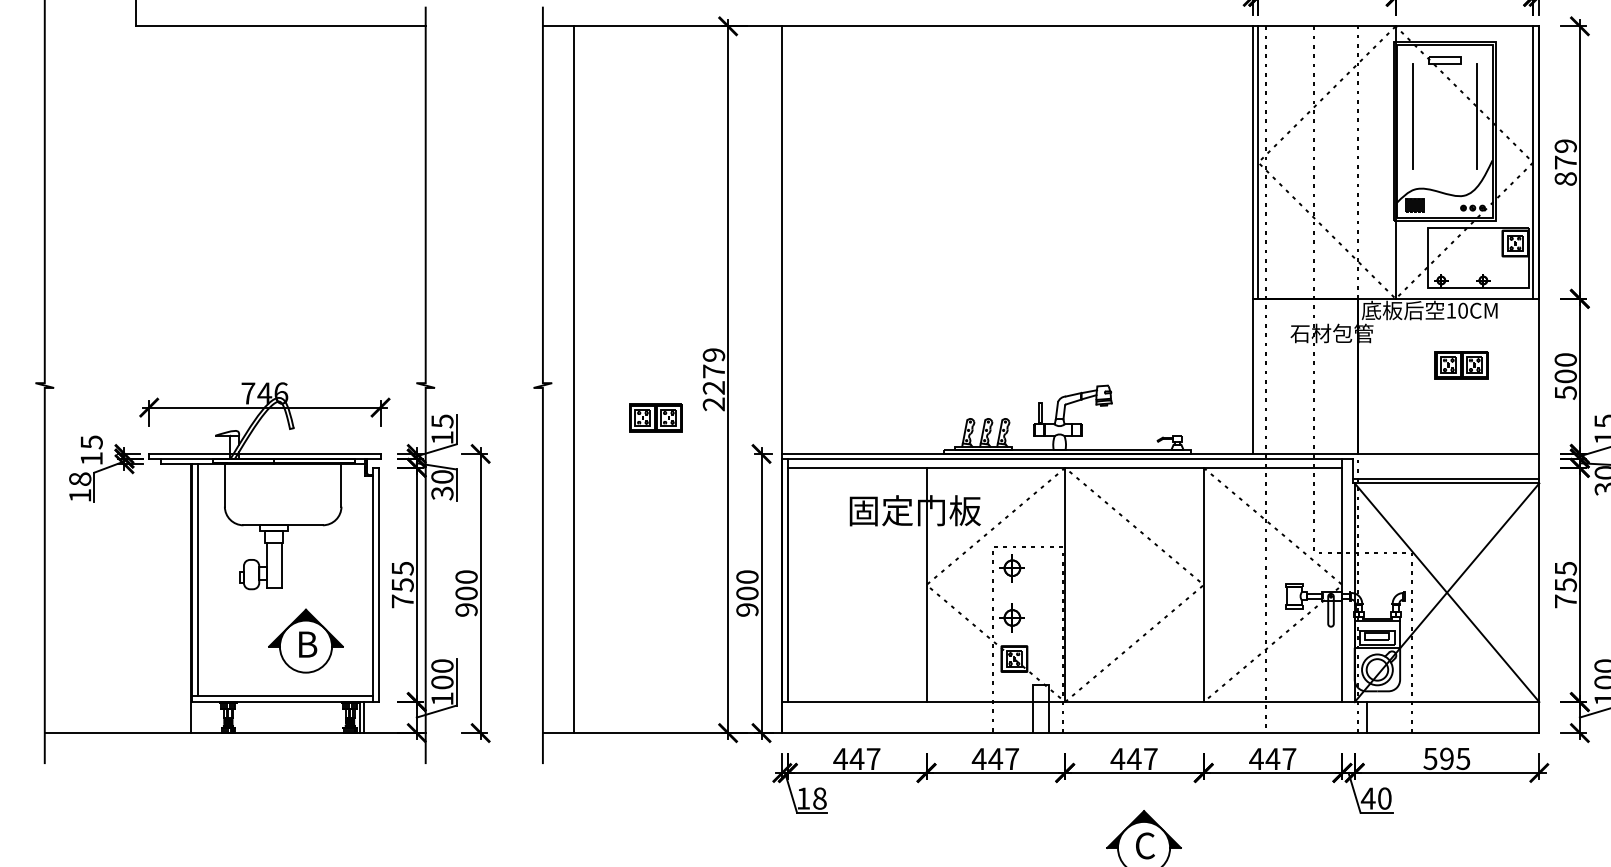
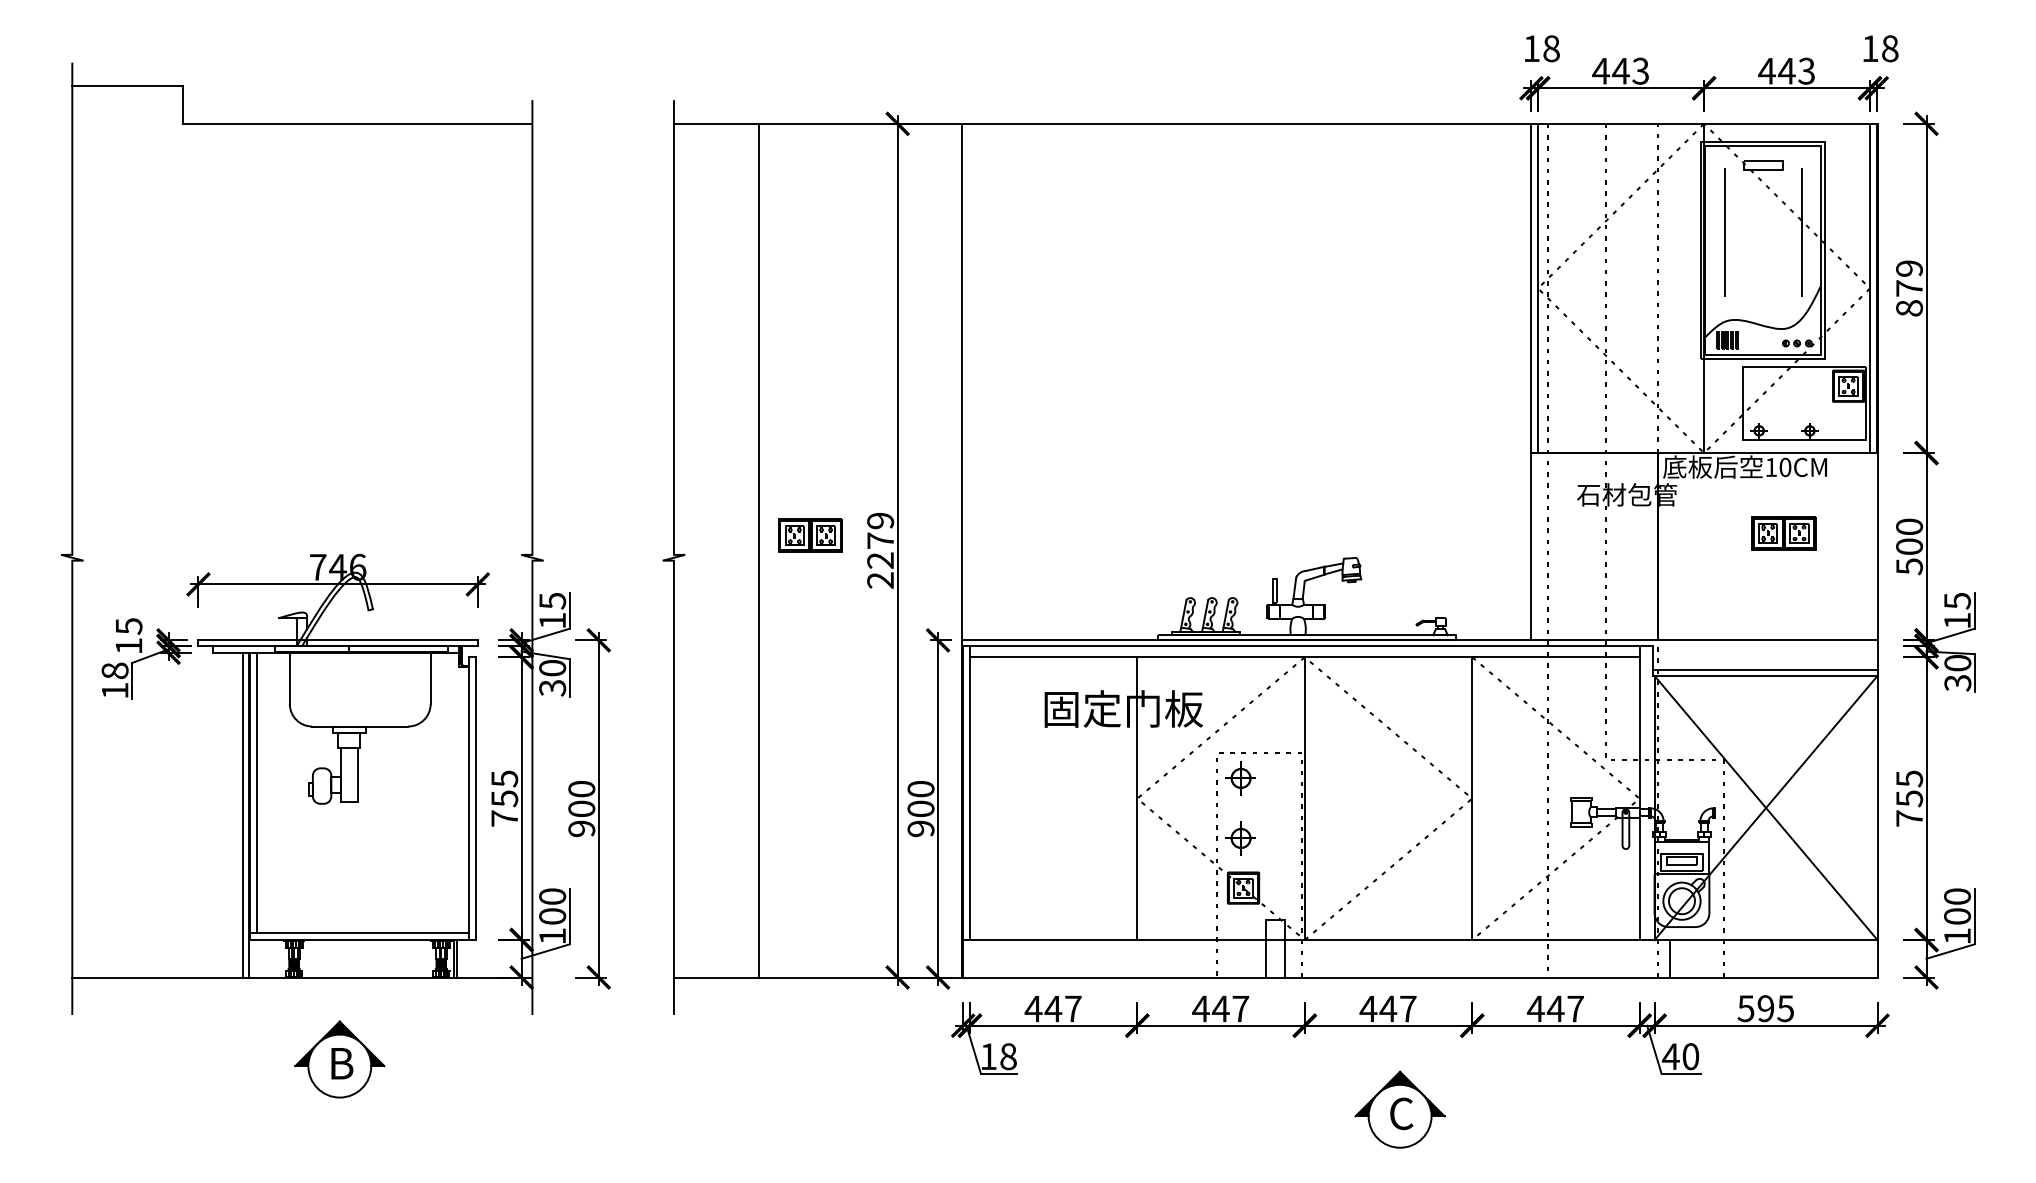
line: (573, 379) -> (759, 550), moved
part: (655, 417) -> (810, 535), moved
line: (185, 598) -> (242, 814), added
part: (305, 641) -> (339, 1059), moved

